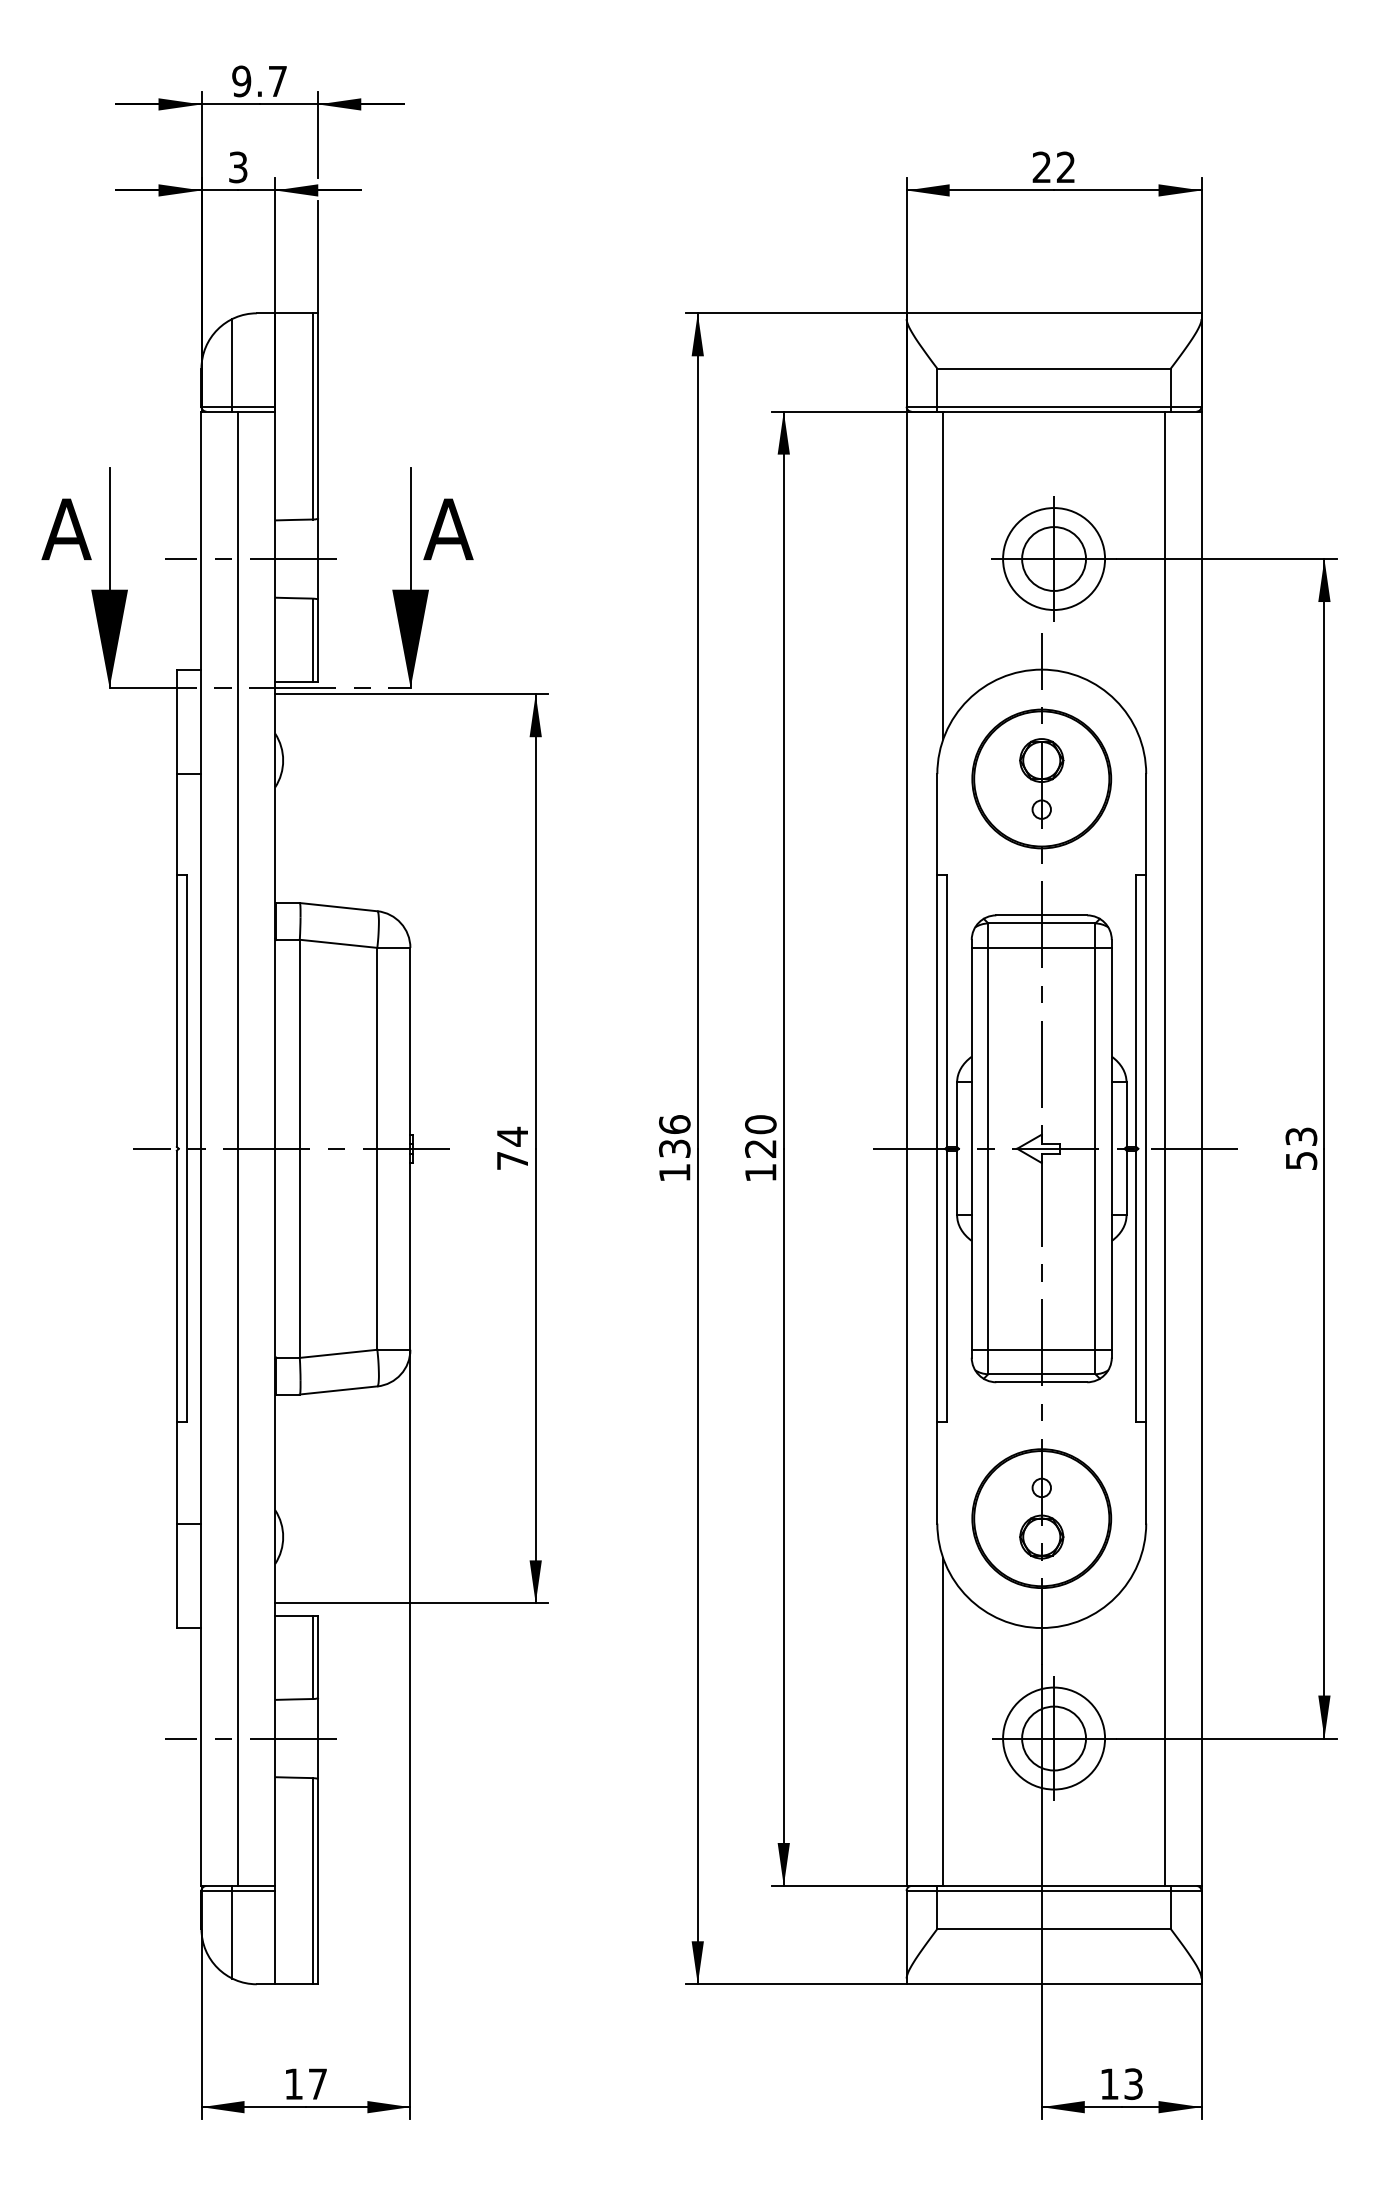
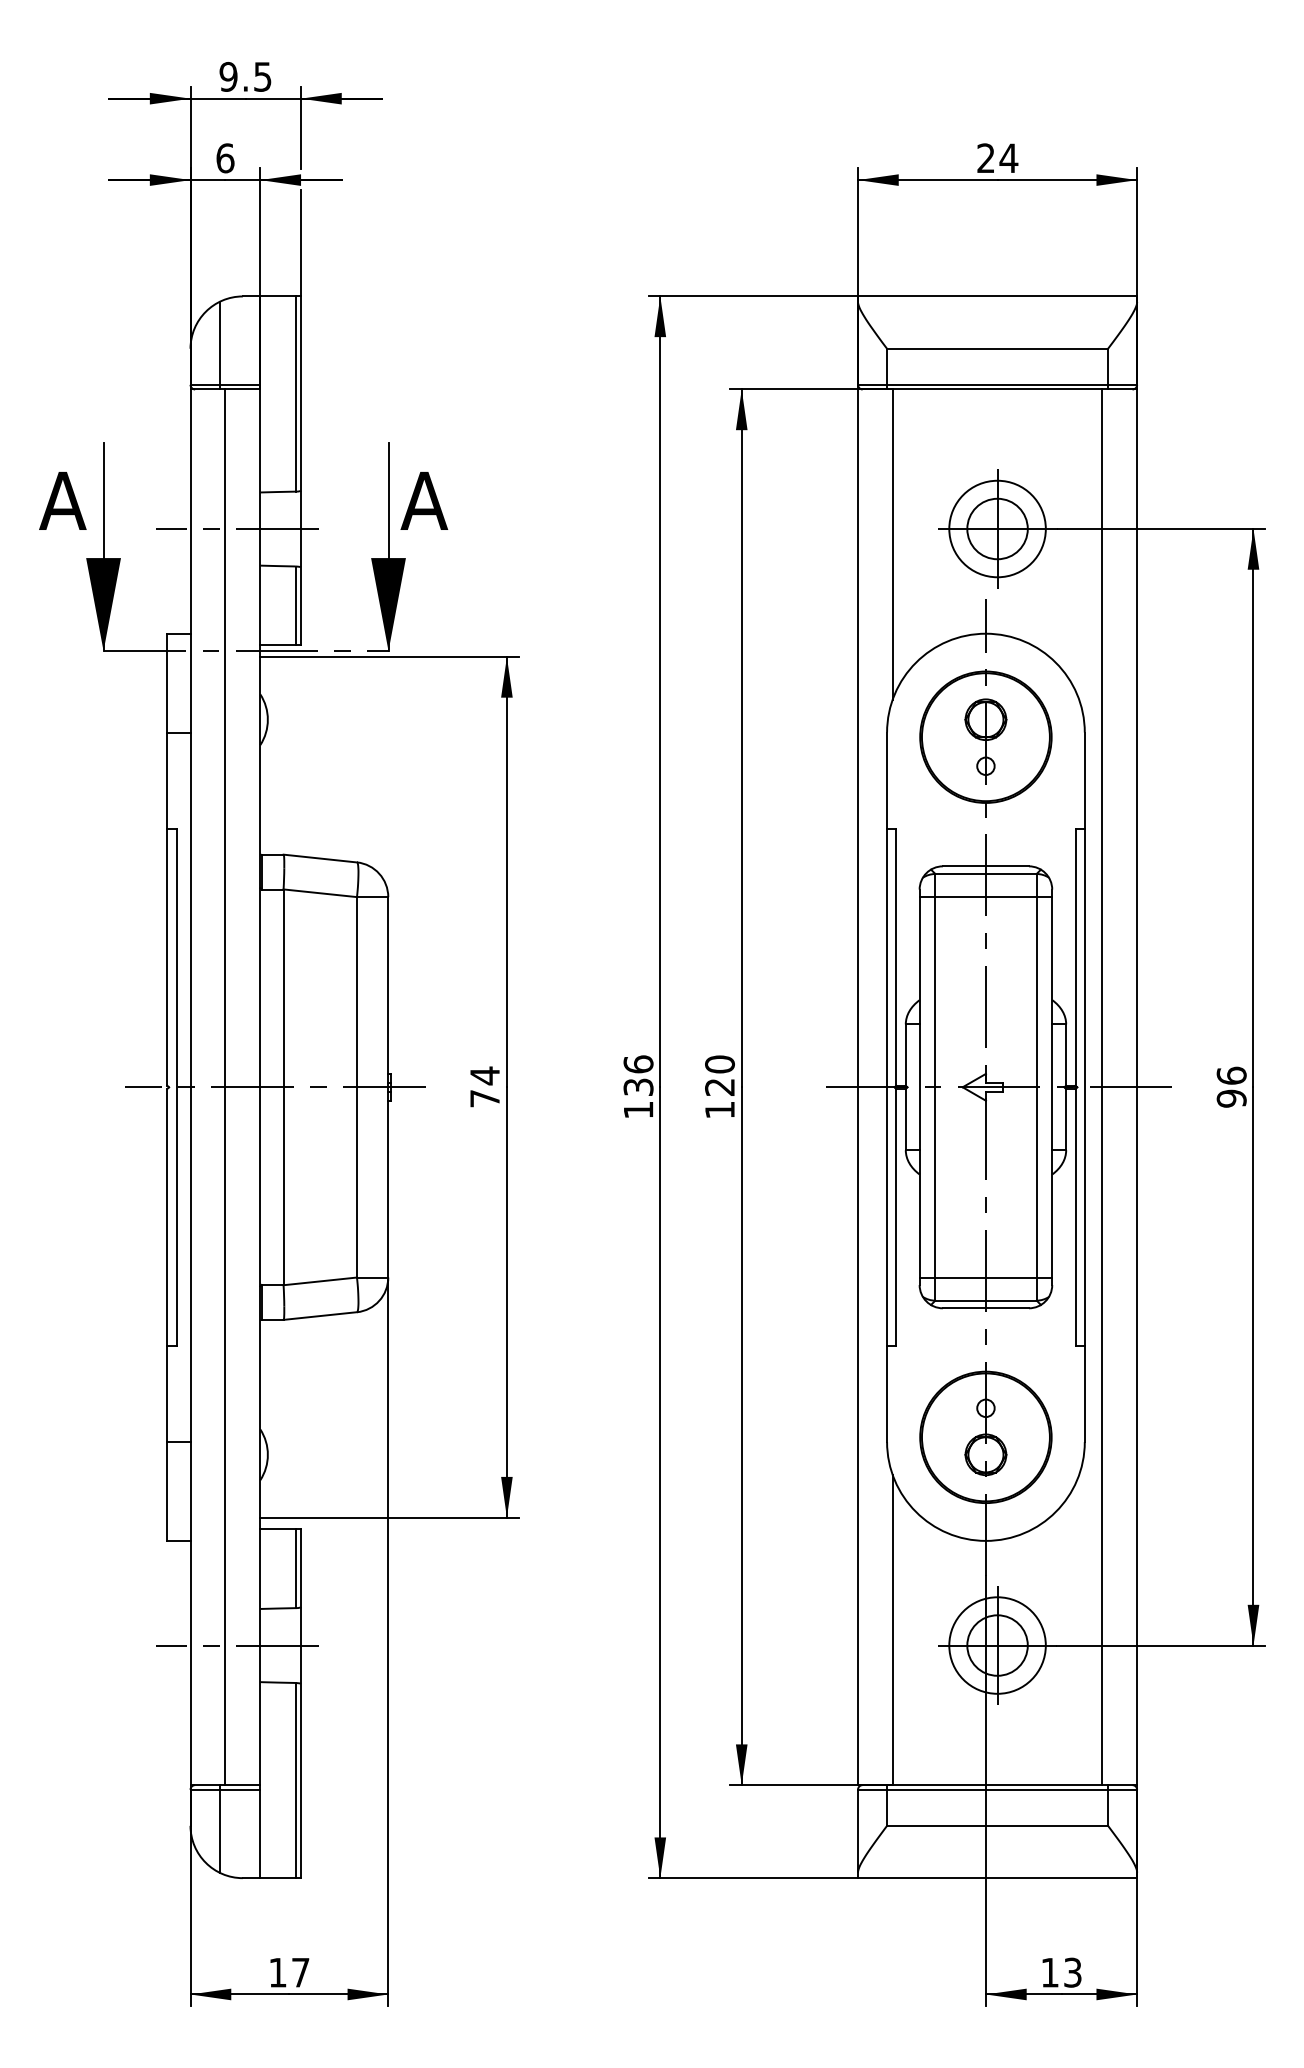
text: (277, 81) -> (262, 76), 9.7 -> 9.5
text: (1066, 166) -> (1009, 157), 22 -> 24
text: (238, 167) -> (225, 158), 3 -> 6
text: (1301, 1148) -> (1231, 1087), 53 -> 96

